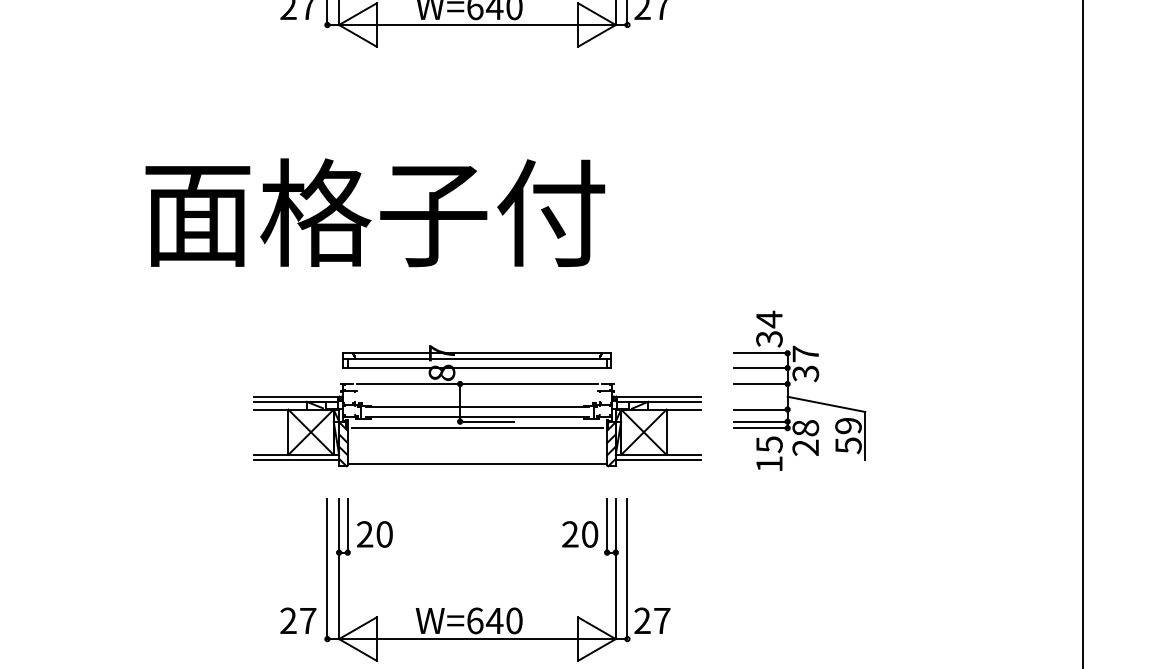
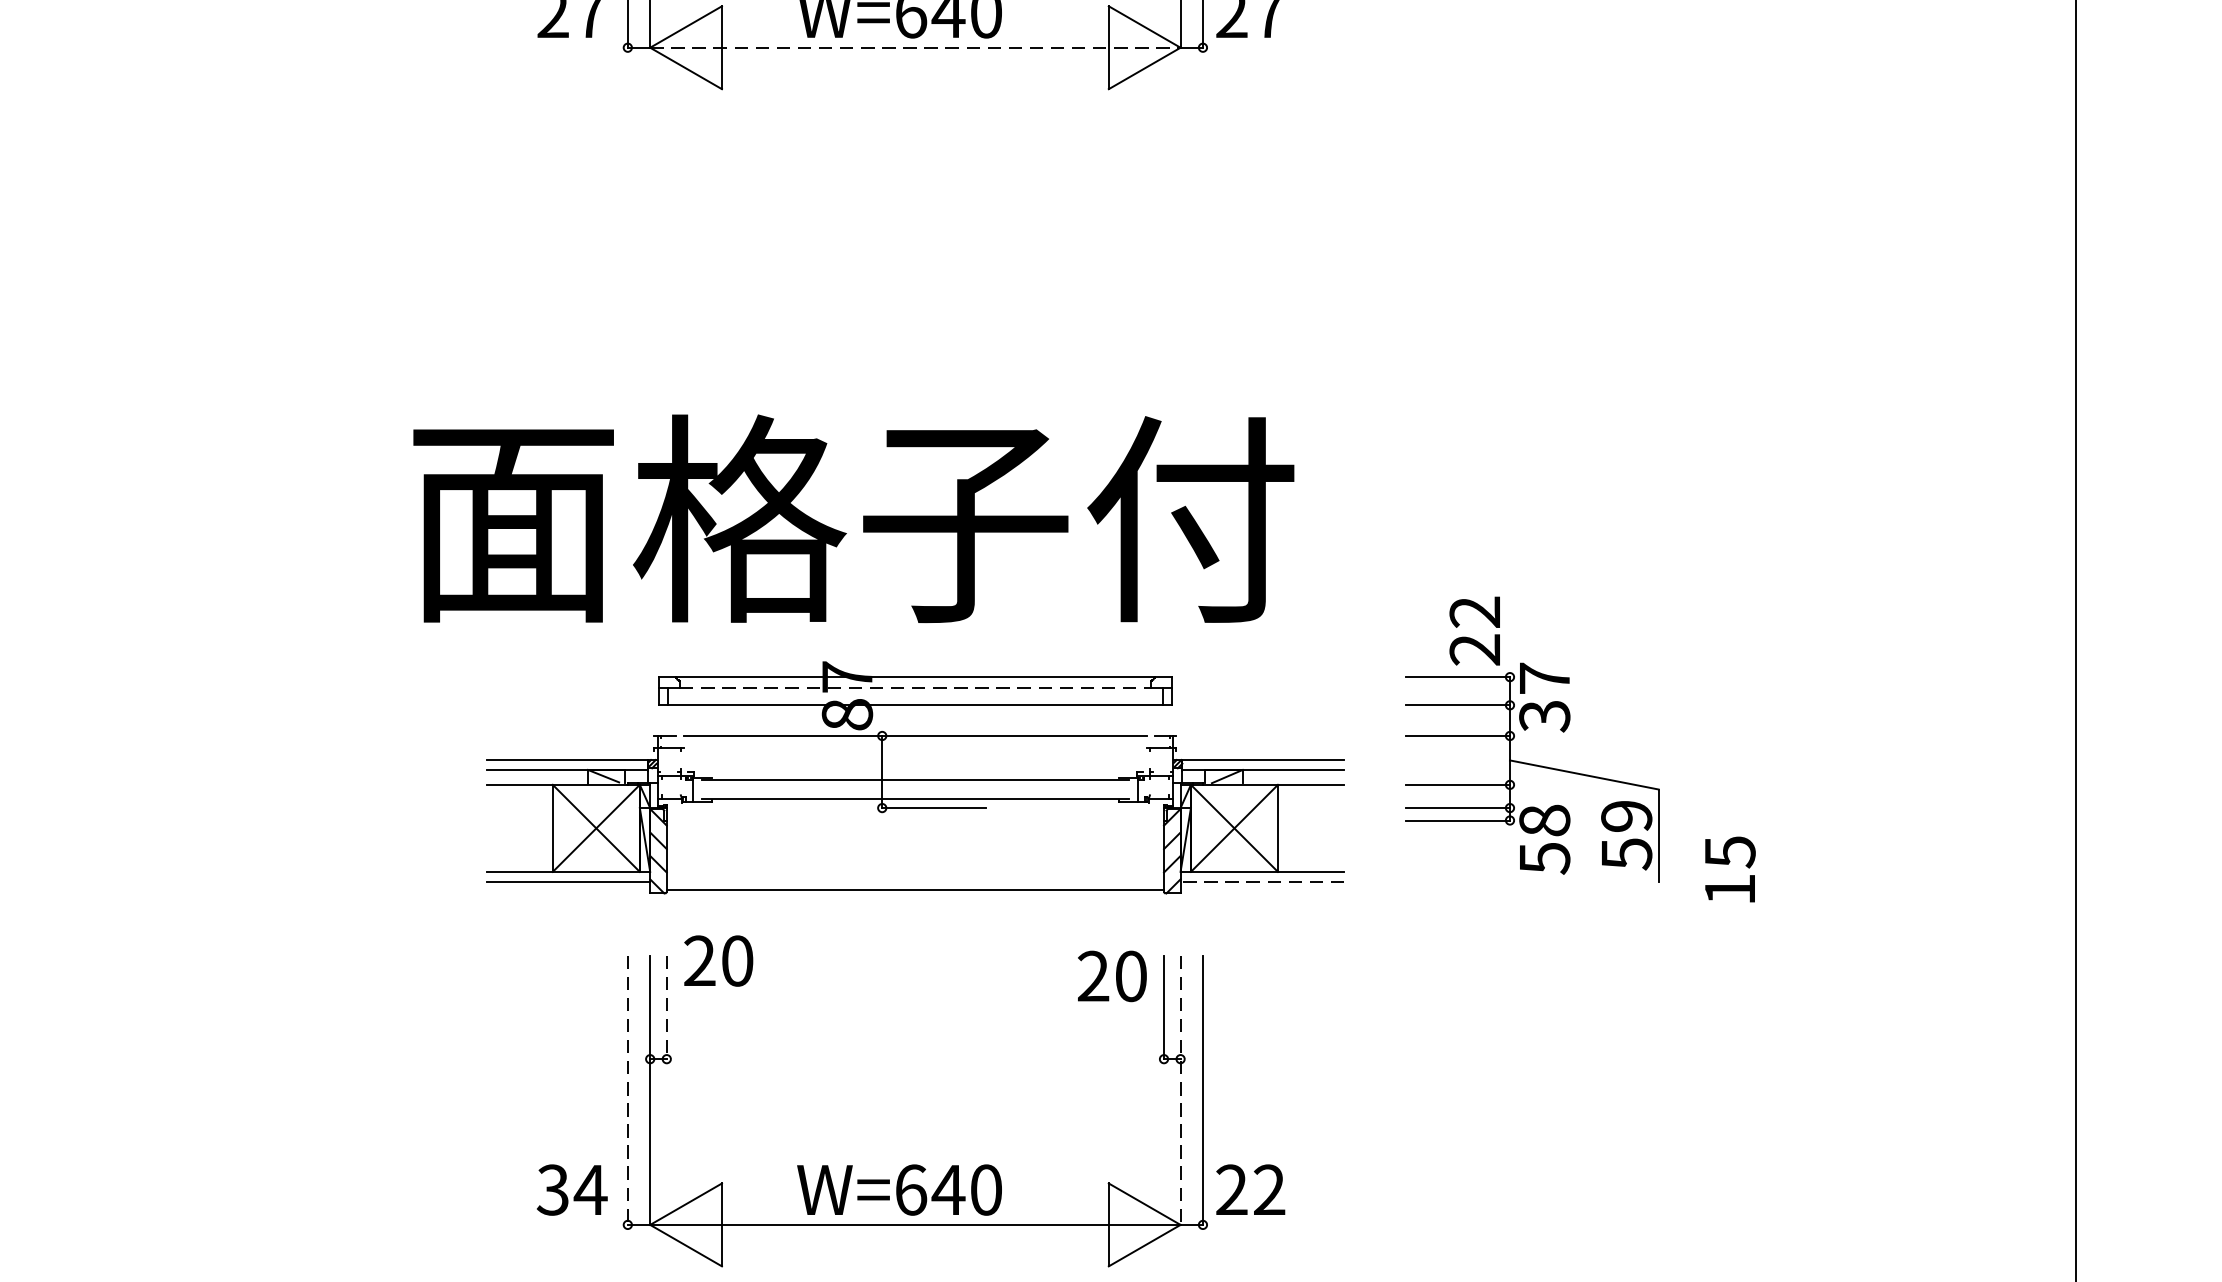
line: (477, 25) -> (915, 48), solid -> dashed
text: (375, 212) -> (854, 518), moved
text: (769, 328) -> (1475, 629), 34 -> 22
line: (477, 359) -> (915, 688), solid -> dashed
line: (477, 428) -> (915, 821), removed
text: (805, 447) -> (1544, 857), 28 -> 58
text: (769, 453) -> (1730, 869), moved
line: (658, 460) -> (1262, 882), solid -> dashed
line: (347, 526) -> (666, 1009), solid -> dashed
text: (374, 534) -> (718, 961), moved
text: (580, 534) -> (1112, 976), moved
line: (327, 569) -> (627, 1091), solid -> dashed
line: (615, 569) -> (1180, 1091), solid -> dashed
text: (662, 620) -> (1270, 1189), 27 -> 22
text: (298, 621) -> (572, 1191), 27 -> 34

